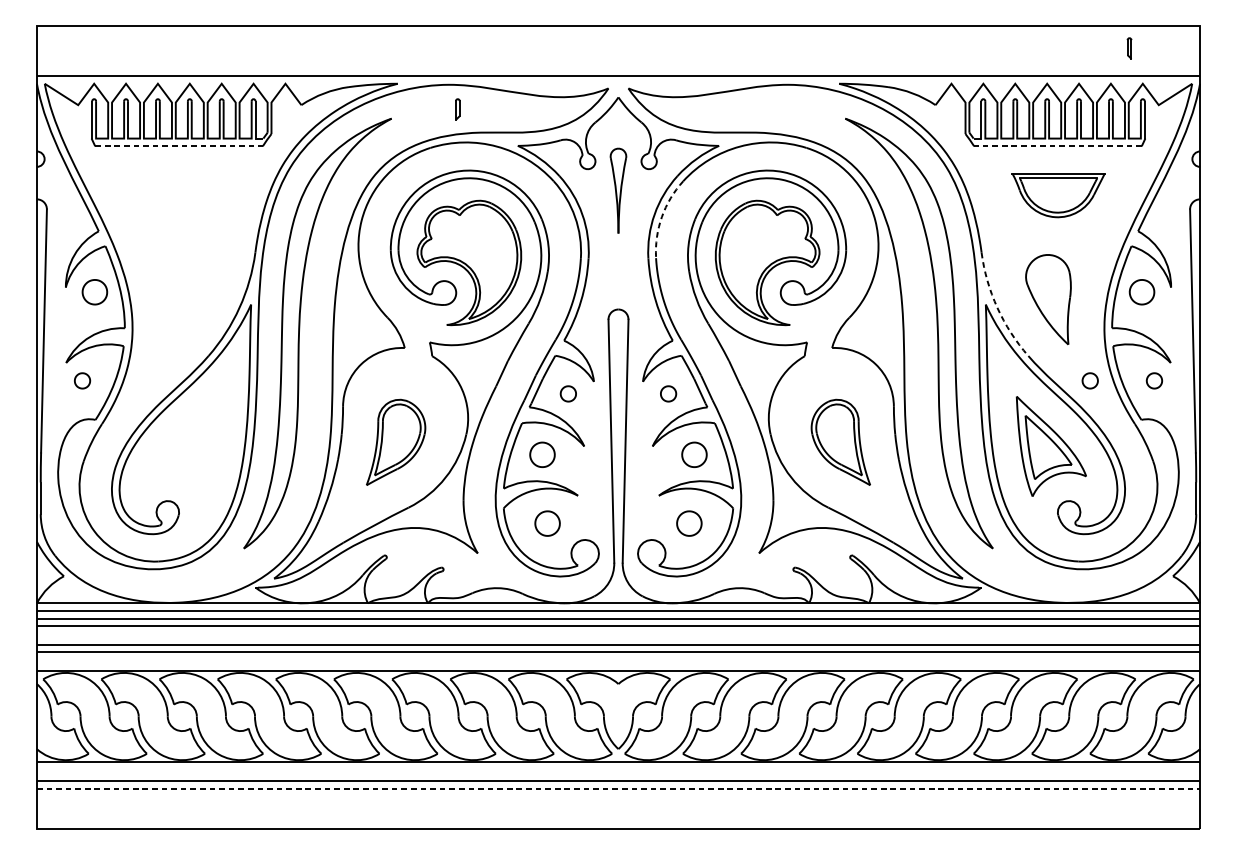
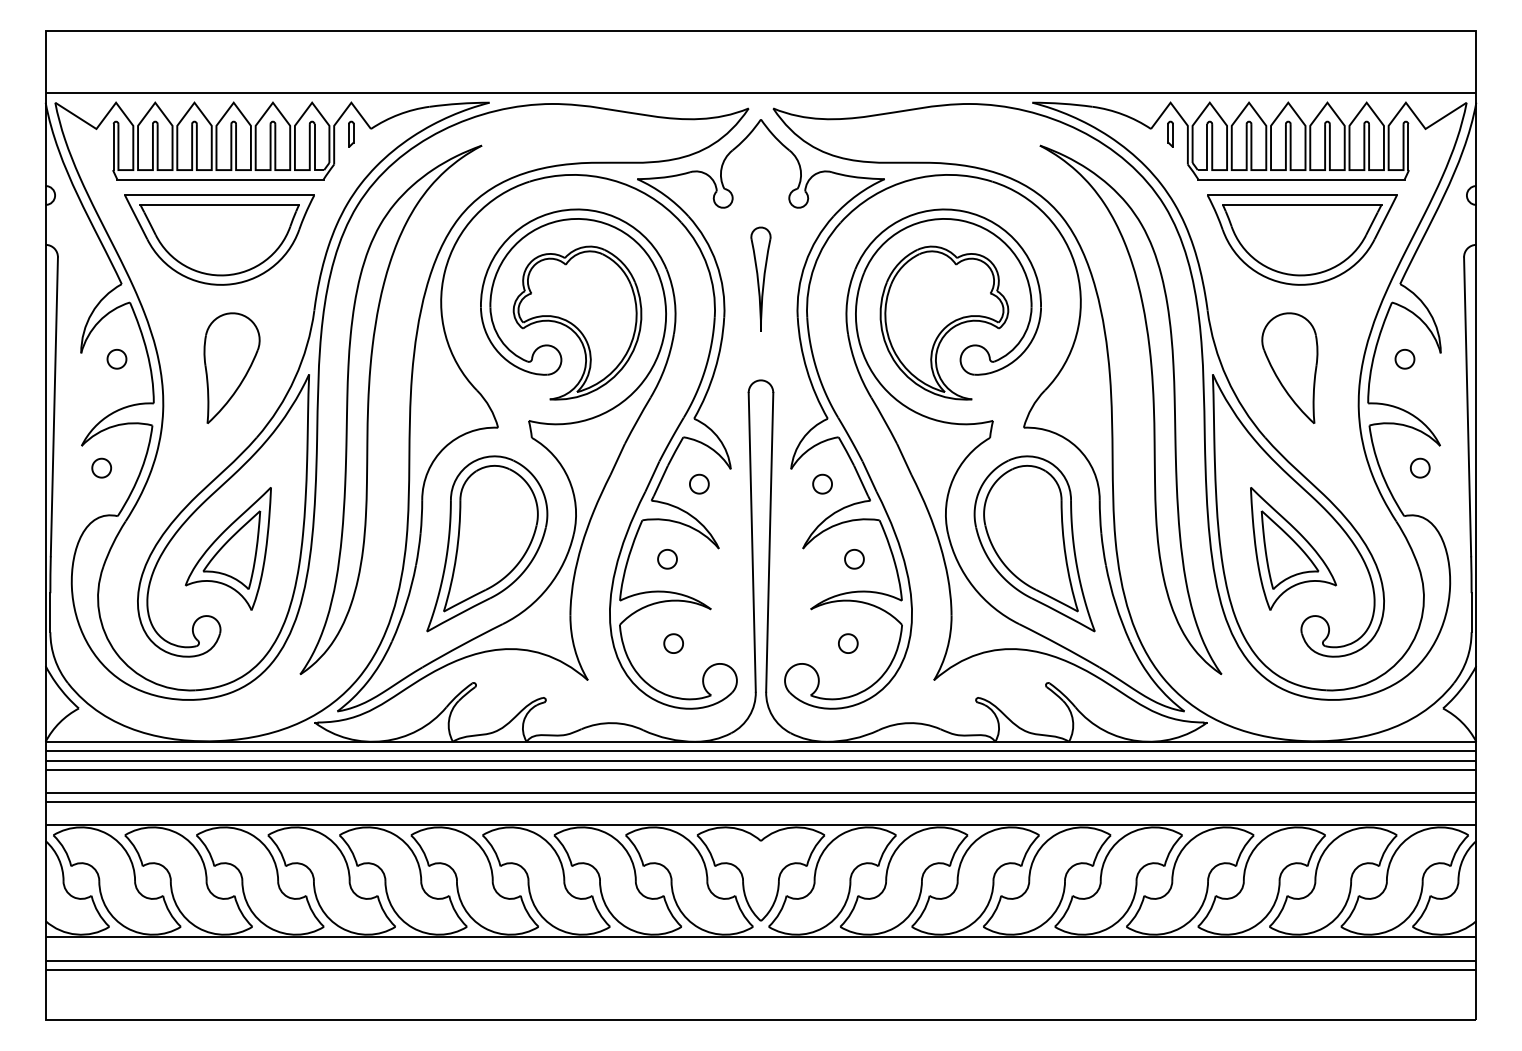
part: (1129, 47) -> (1170, 133), moved
part: (457, 108) -> (351, 133), moved
line: (179, 146) -> (220, 179), dashed -> solid
line: (1057, 146) -> (1301, 179), dashed -> solid
part: (618, 190) -> (760, 278), moved
part: (178, 194) -> (219, 239), added
part: (1058, 194) -> (1302, 239), size x1.67
arc: (661, 216) -> (814, 266), dashed -> solid
part: (94, 292) -> (116, 359), size x0.62
part: (1141, 292) -> (1404, 359), size x0.62
part: (188, 299) -> (231, 367), added
arc: (997, 307) -> (1227, 378), dashed -> solid
part: (1089, 380) -> (1340, 467), removed
part: (396, 442) -> (487, 543), size x1.67
part: (840, 442) -> (1034, 543), size x1.67
part: (184, 446) -> (227, 548), added
part: (542, 455) -> (667, 559), size x0.62
part: (694, 455) -> (854, 559), size x0.62
part: (547, 523) -> (673, 643), size x0.62
part: (689, 523) -> (848, 643), size x0.62
line: (618, 789) -> (760, 970), dashed -> solid

